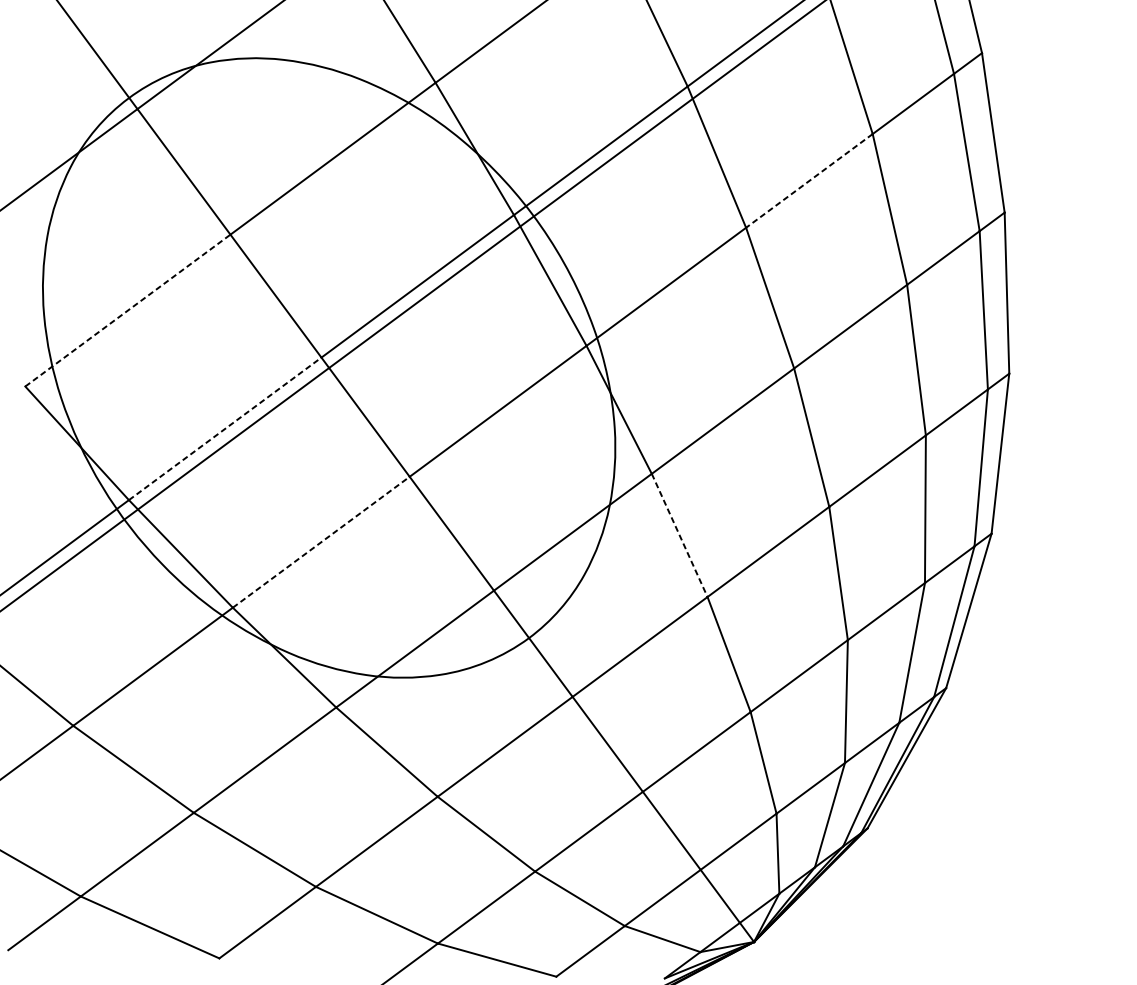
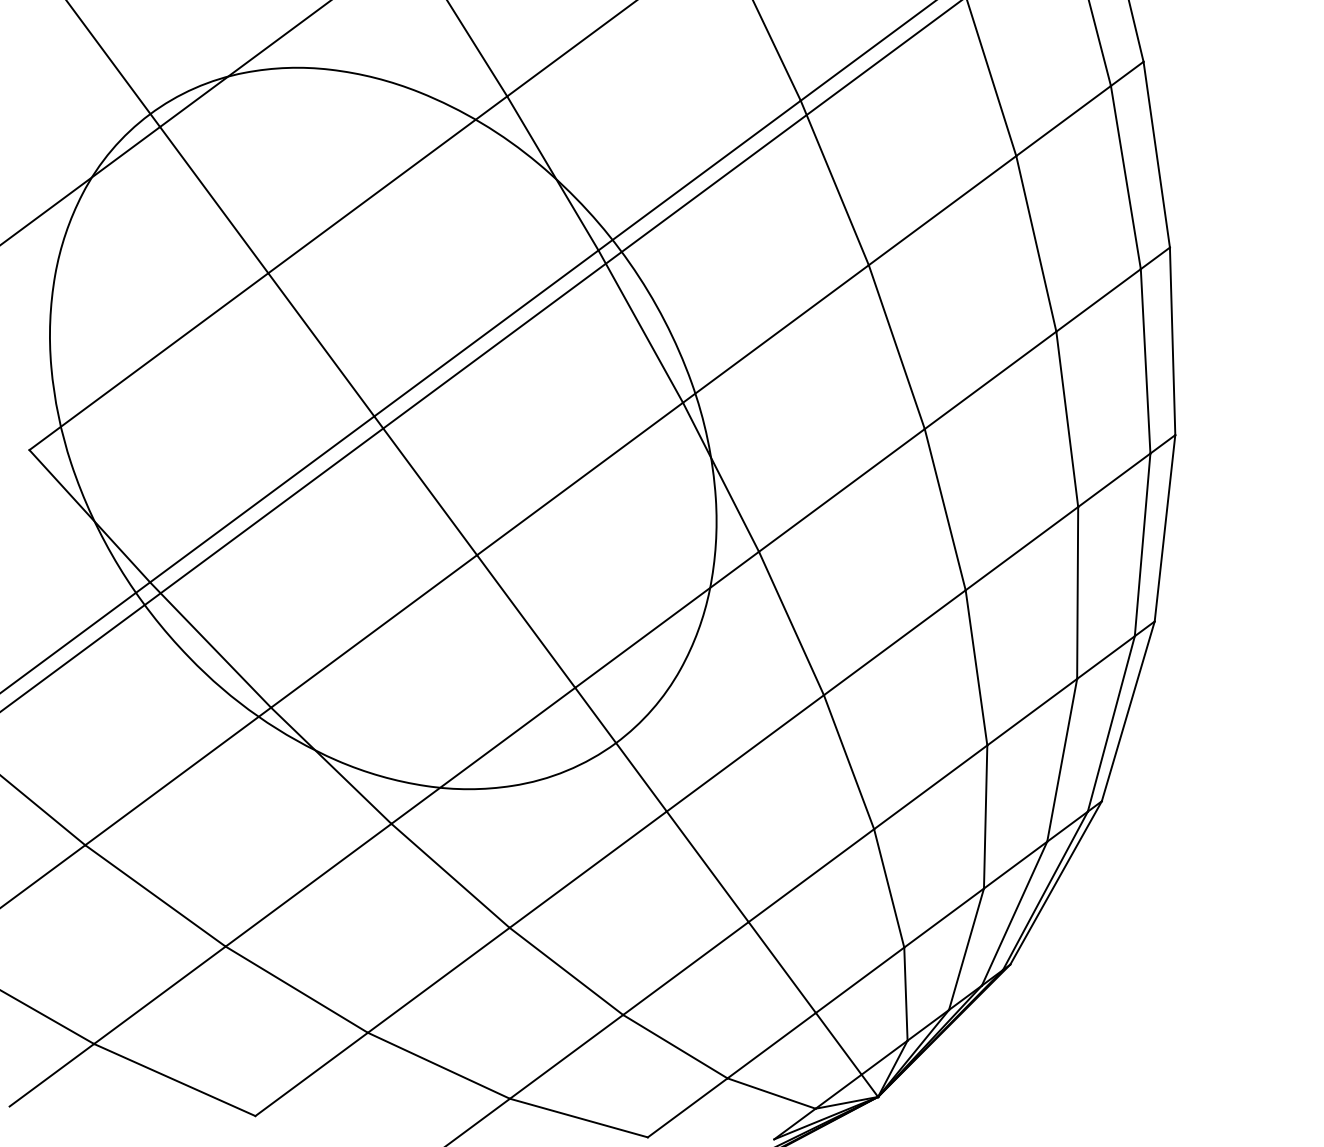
line: (809, 180) -> (942, 210), dashed -> solid
line: (127, 310) -> (148, 361), dashed -> solid
line: (225, 428) -> (262, 499), dashed -> solid
line: (679, 535) -> (791, 623), dashed -> solid
line: (321, 542) -> (374, 631), dashed -> solid

